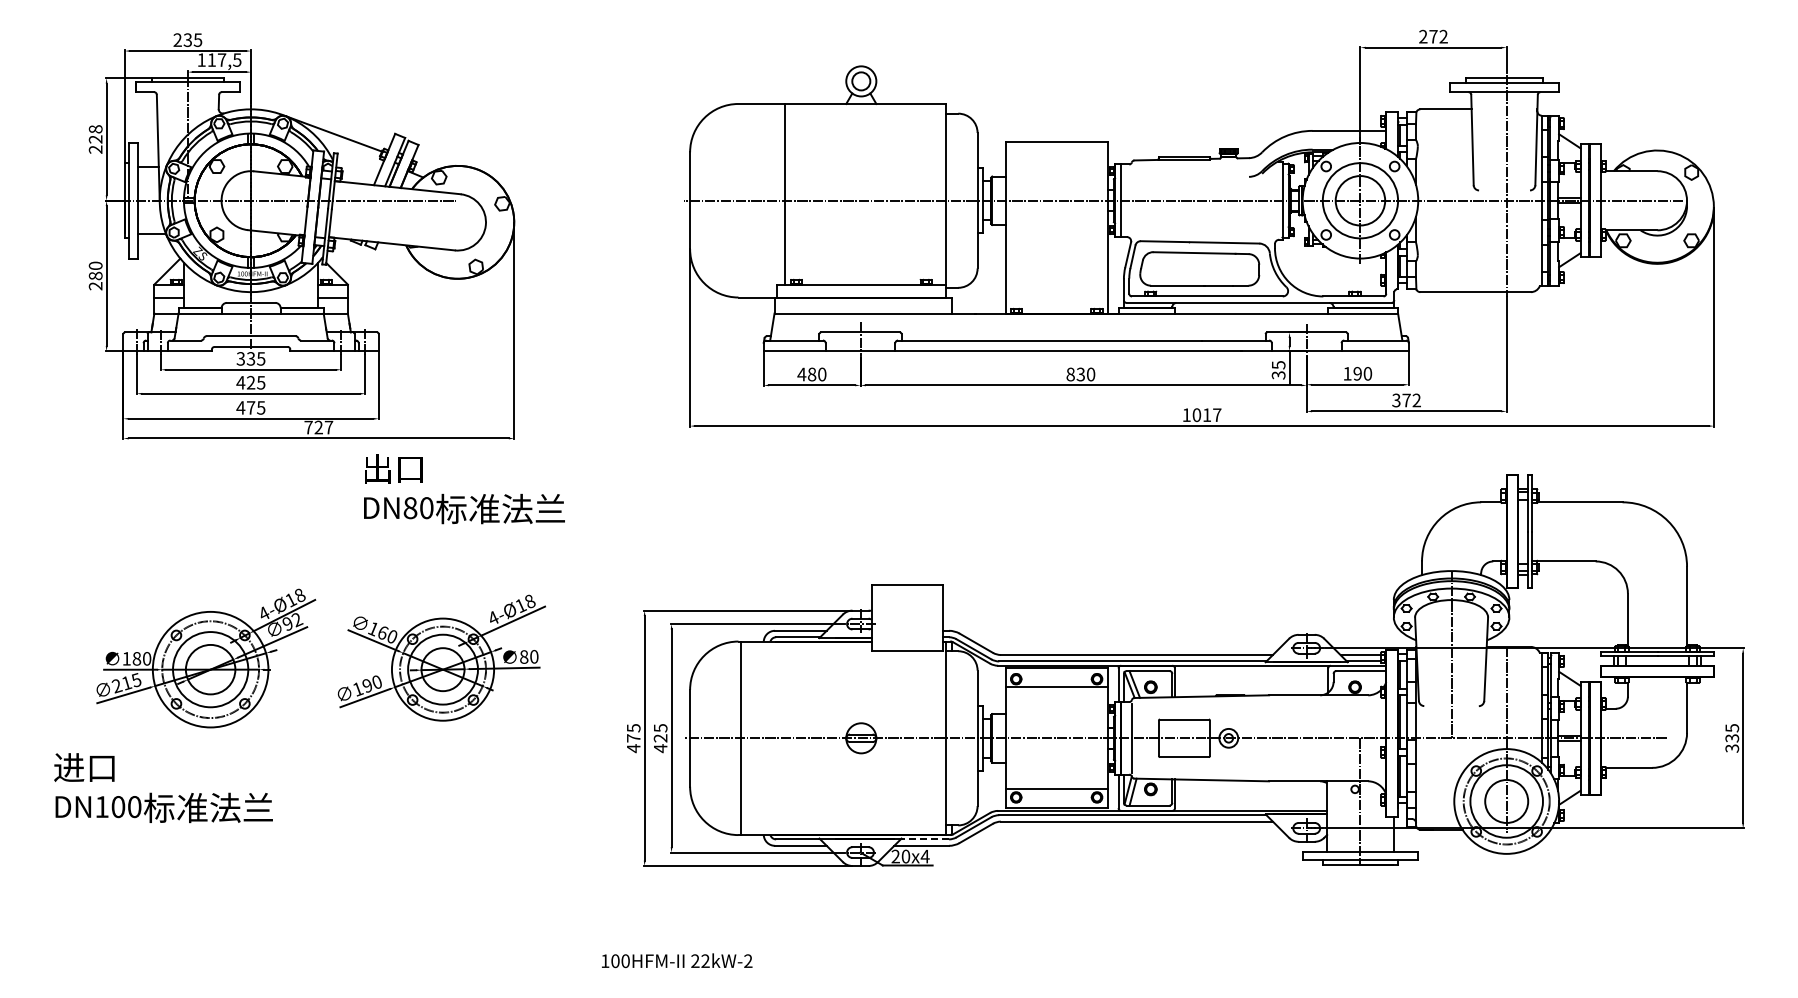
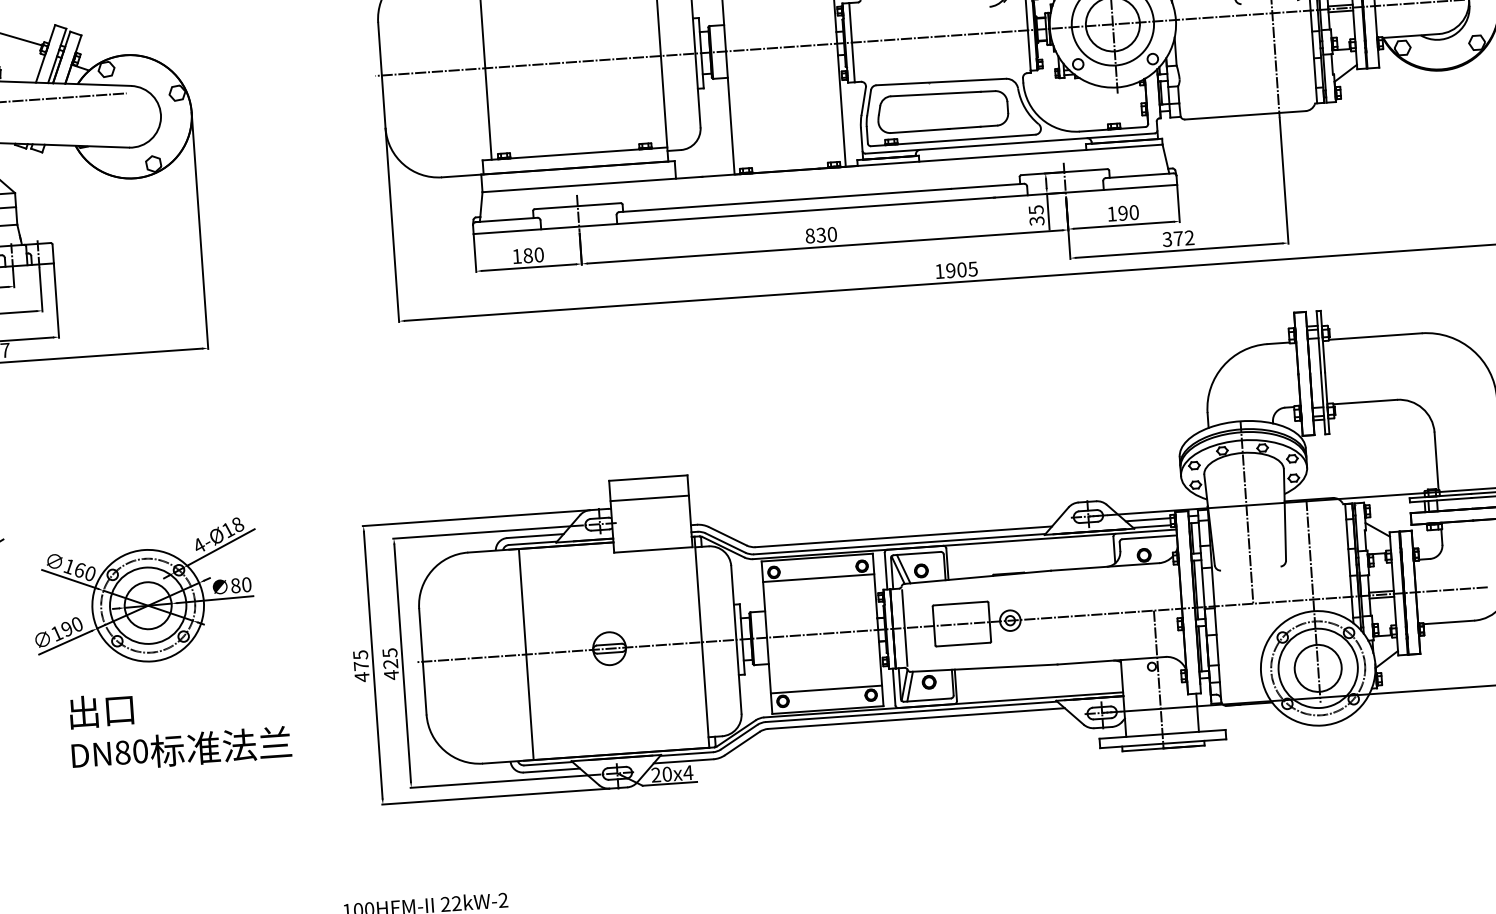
text: (801, 374) -> (516, 256), 480 -> 180
text: (1206, 415) -> (961, 270), 1017 -> 1905
text: (464, 489) -> (180, 728), moved
line: (907, 603) -> (649, 498), added
line: (740, 738) -> (525, 654), moved
line: (924, 839) -> (686, 754), dashed -> solid

